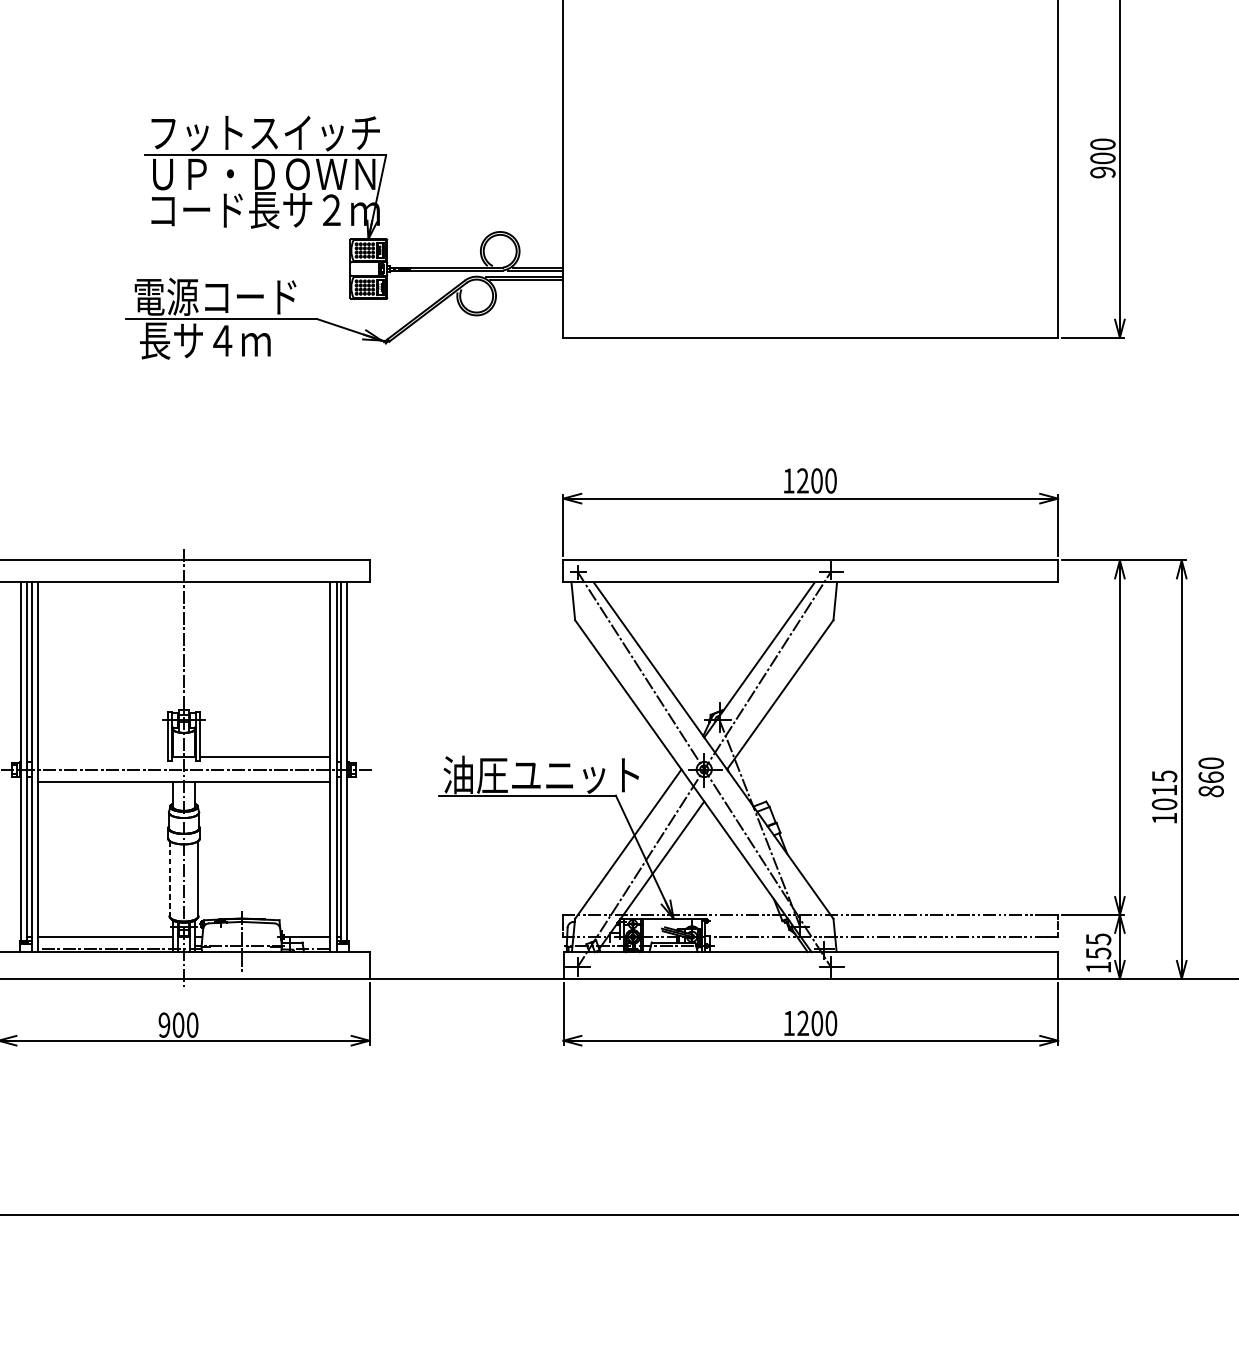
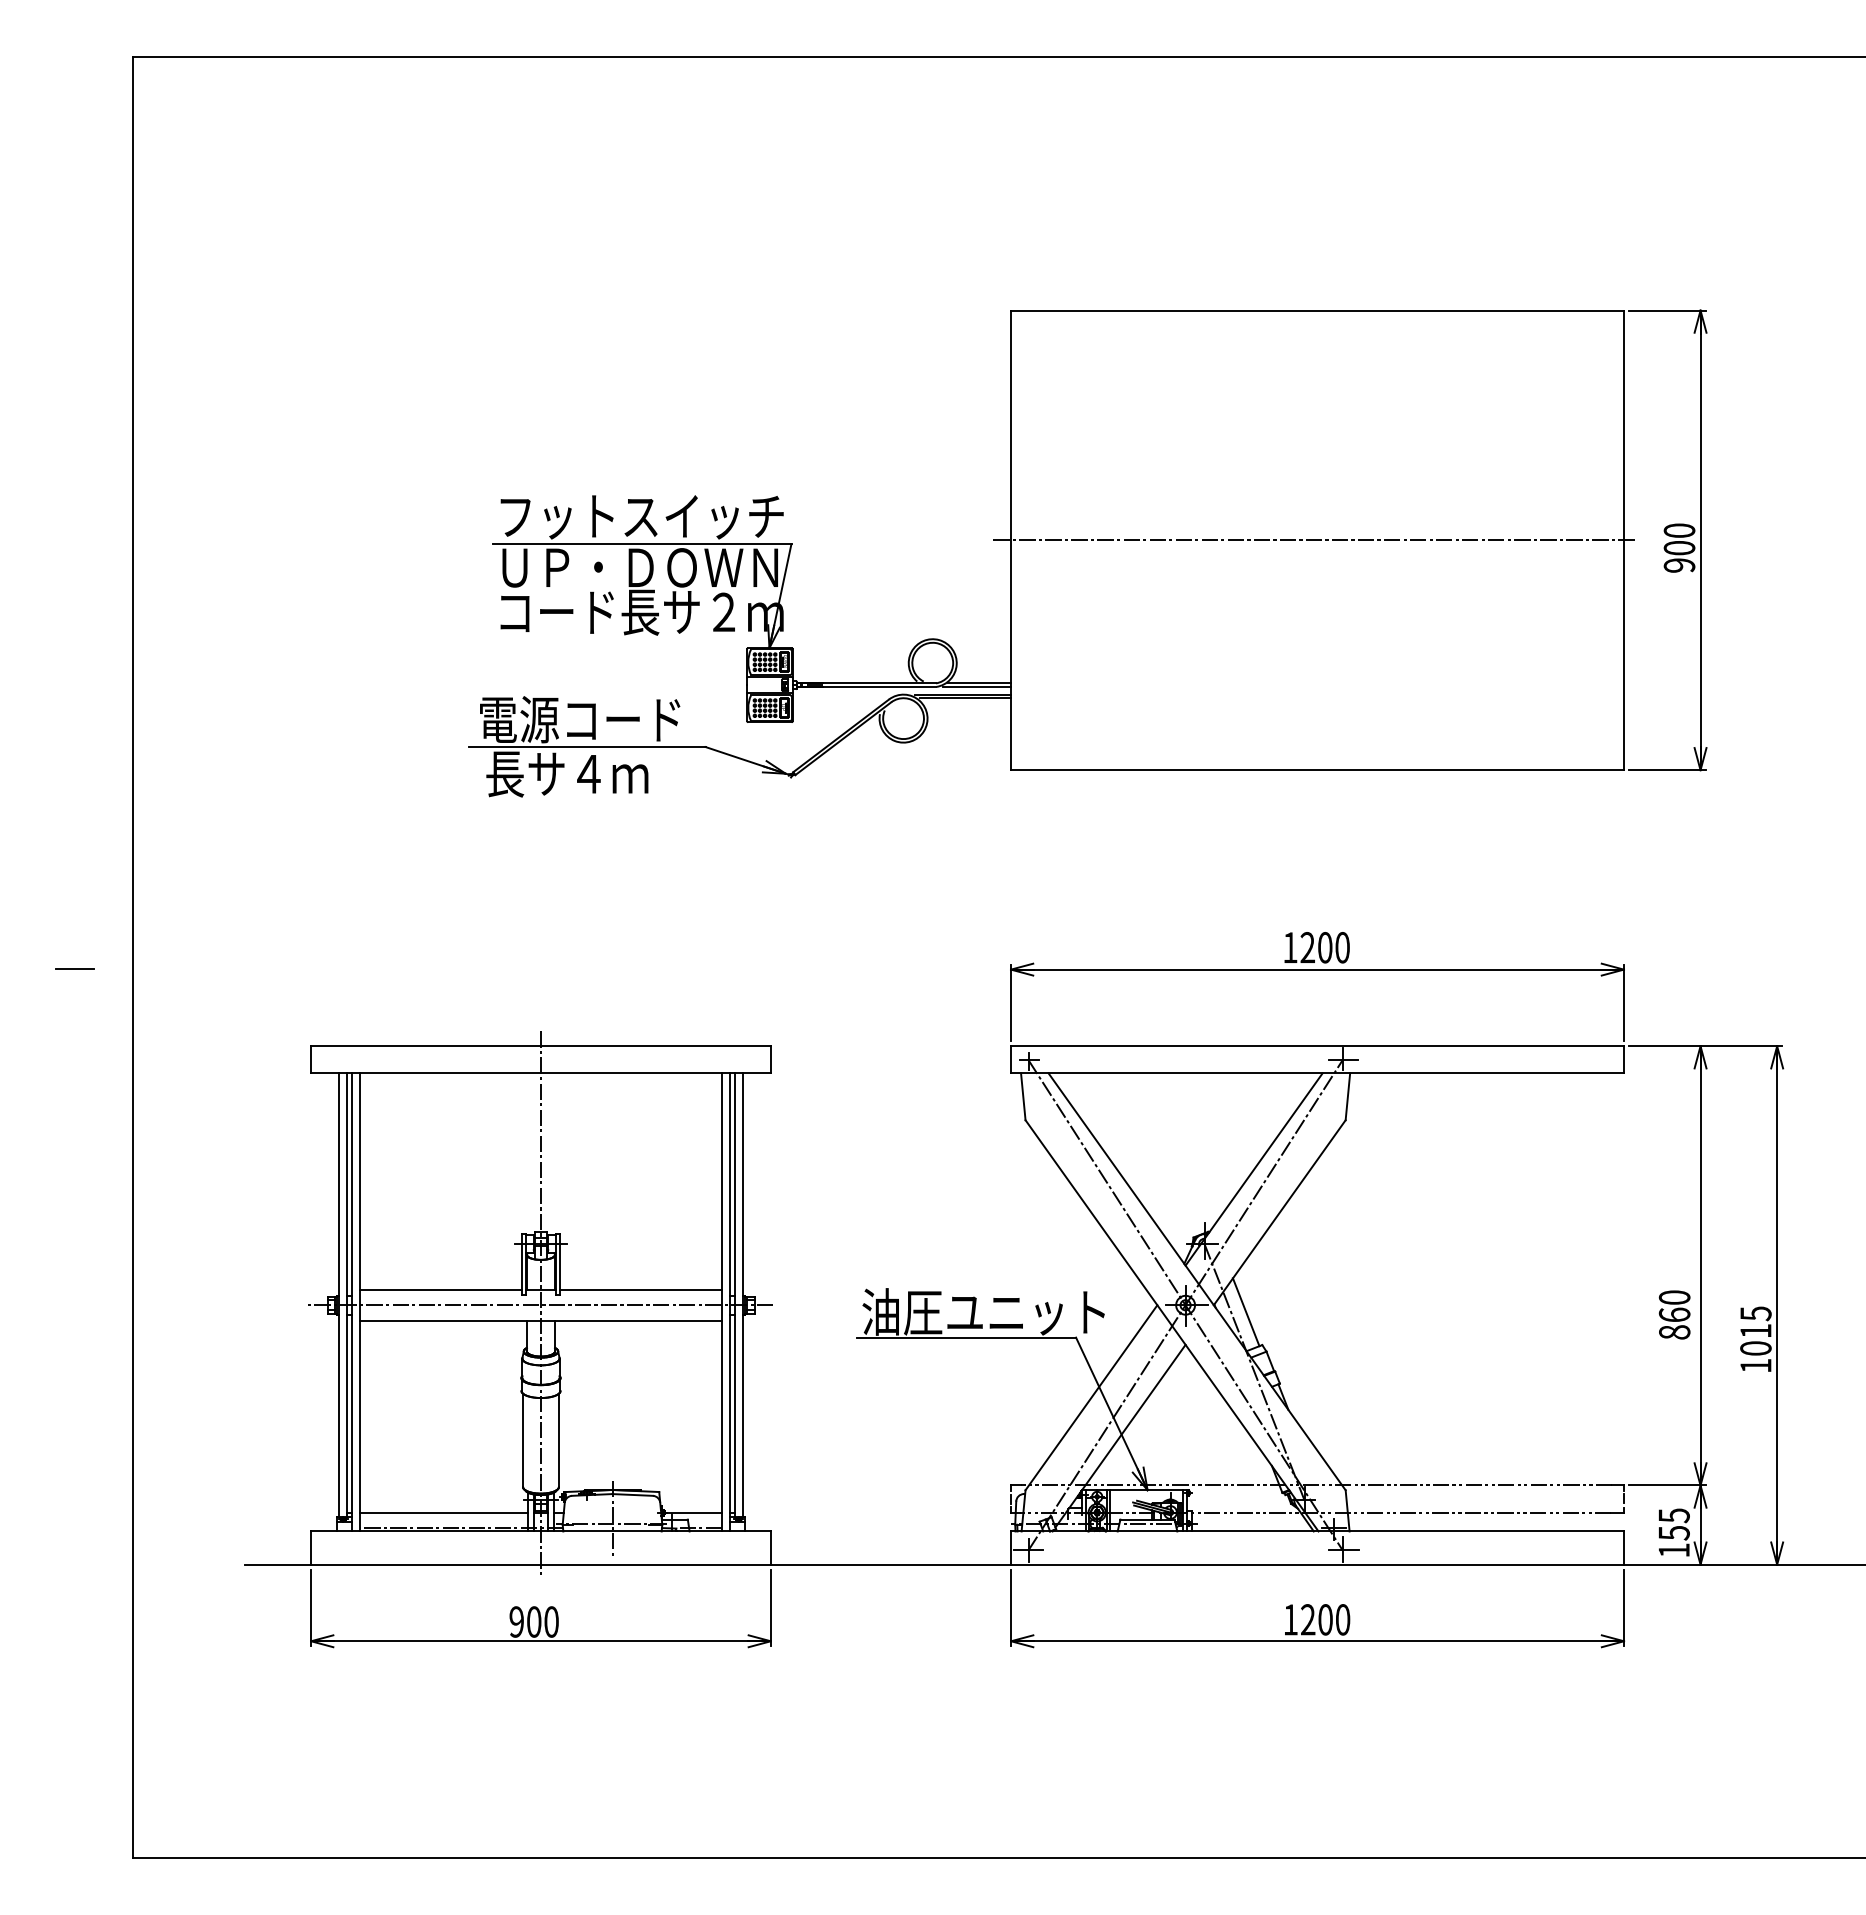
line: (807, 152) -> (1313, 540), added
line: (102, 756) -> (440, 1289), added
line: (752, 775) -> (1245, 1312), added
text: (1211, 776) -> (1674, 1314), moved
line: (169, 878) -> (523, 1440), dashed -> solid

